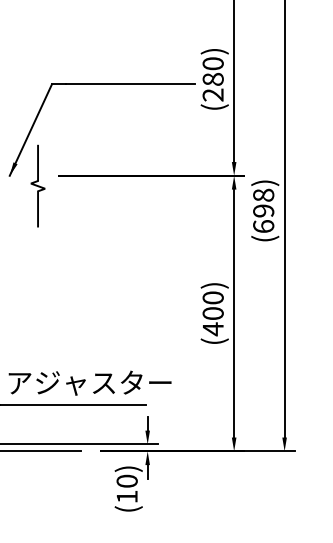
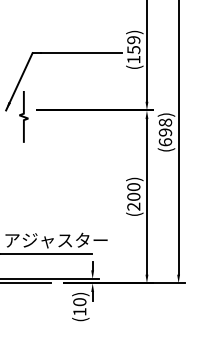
text: (212, 78) -> (133, 49), (280) -> (159)
text: (212, 328) -> (133, 206), (400) -> (200)

